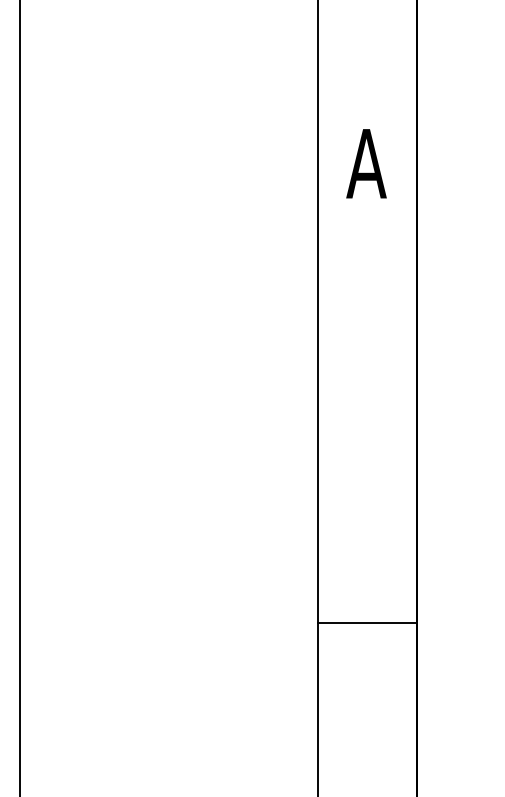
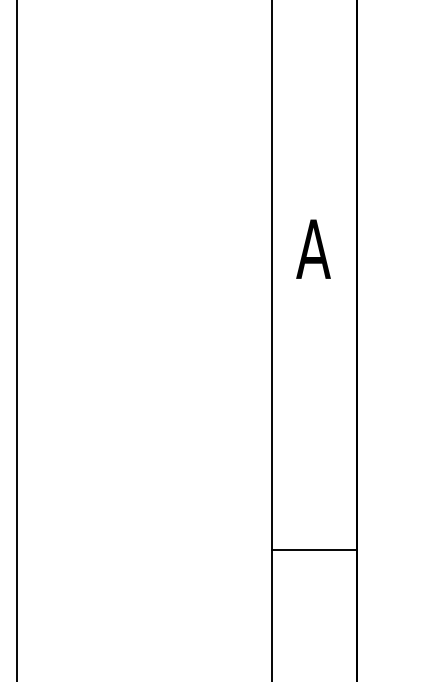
text: (366, 162) -> (313, 248), moved
line: (367, 622) -> (314, 549), moved

